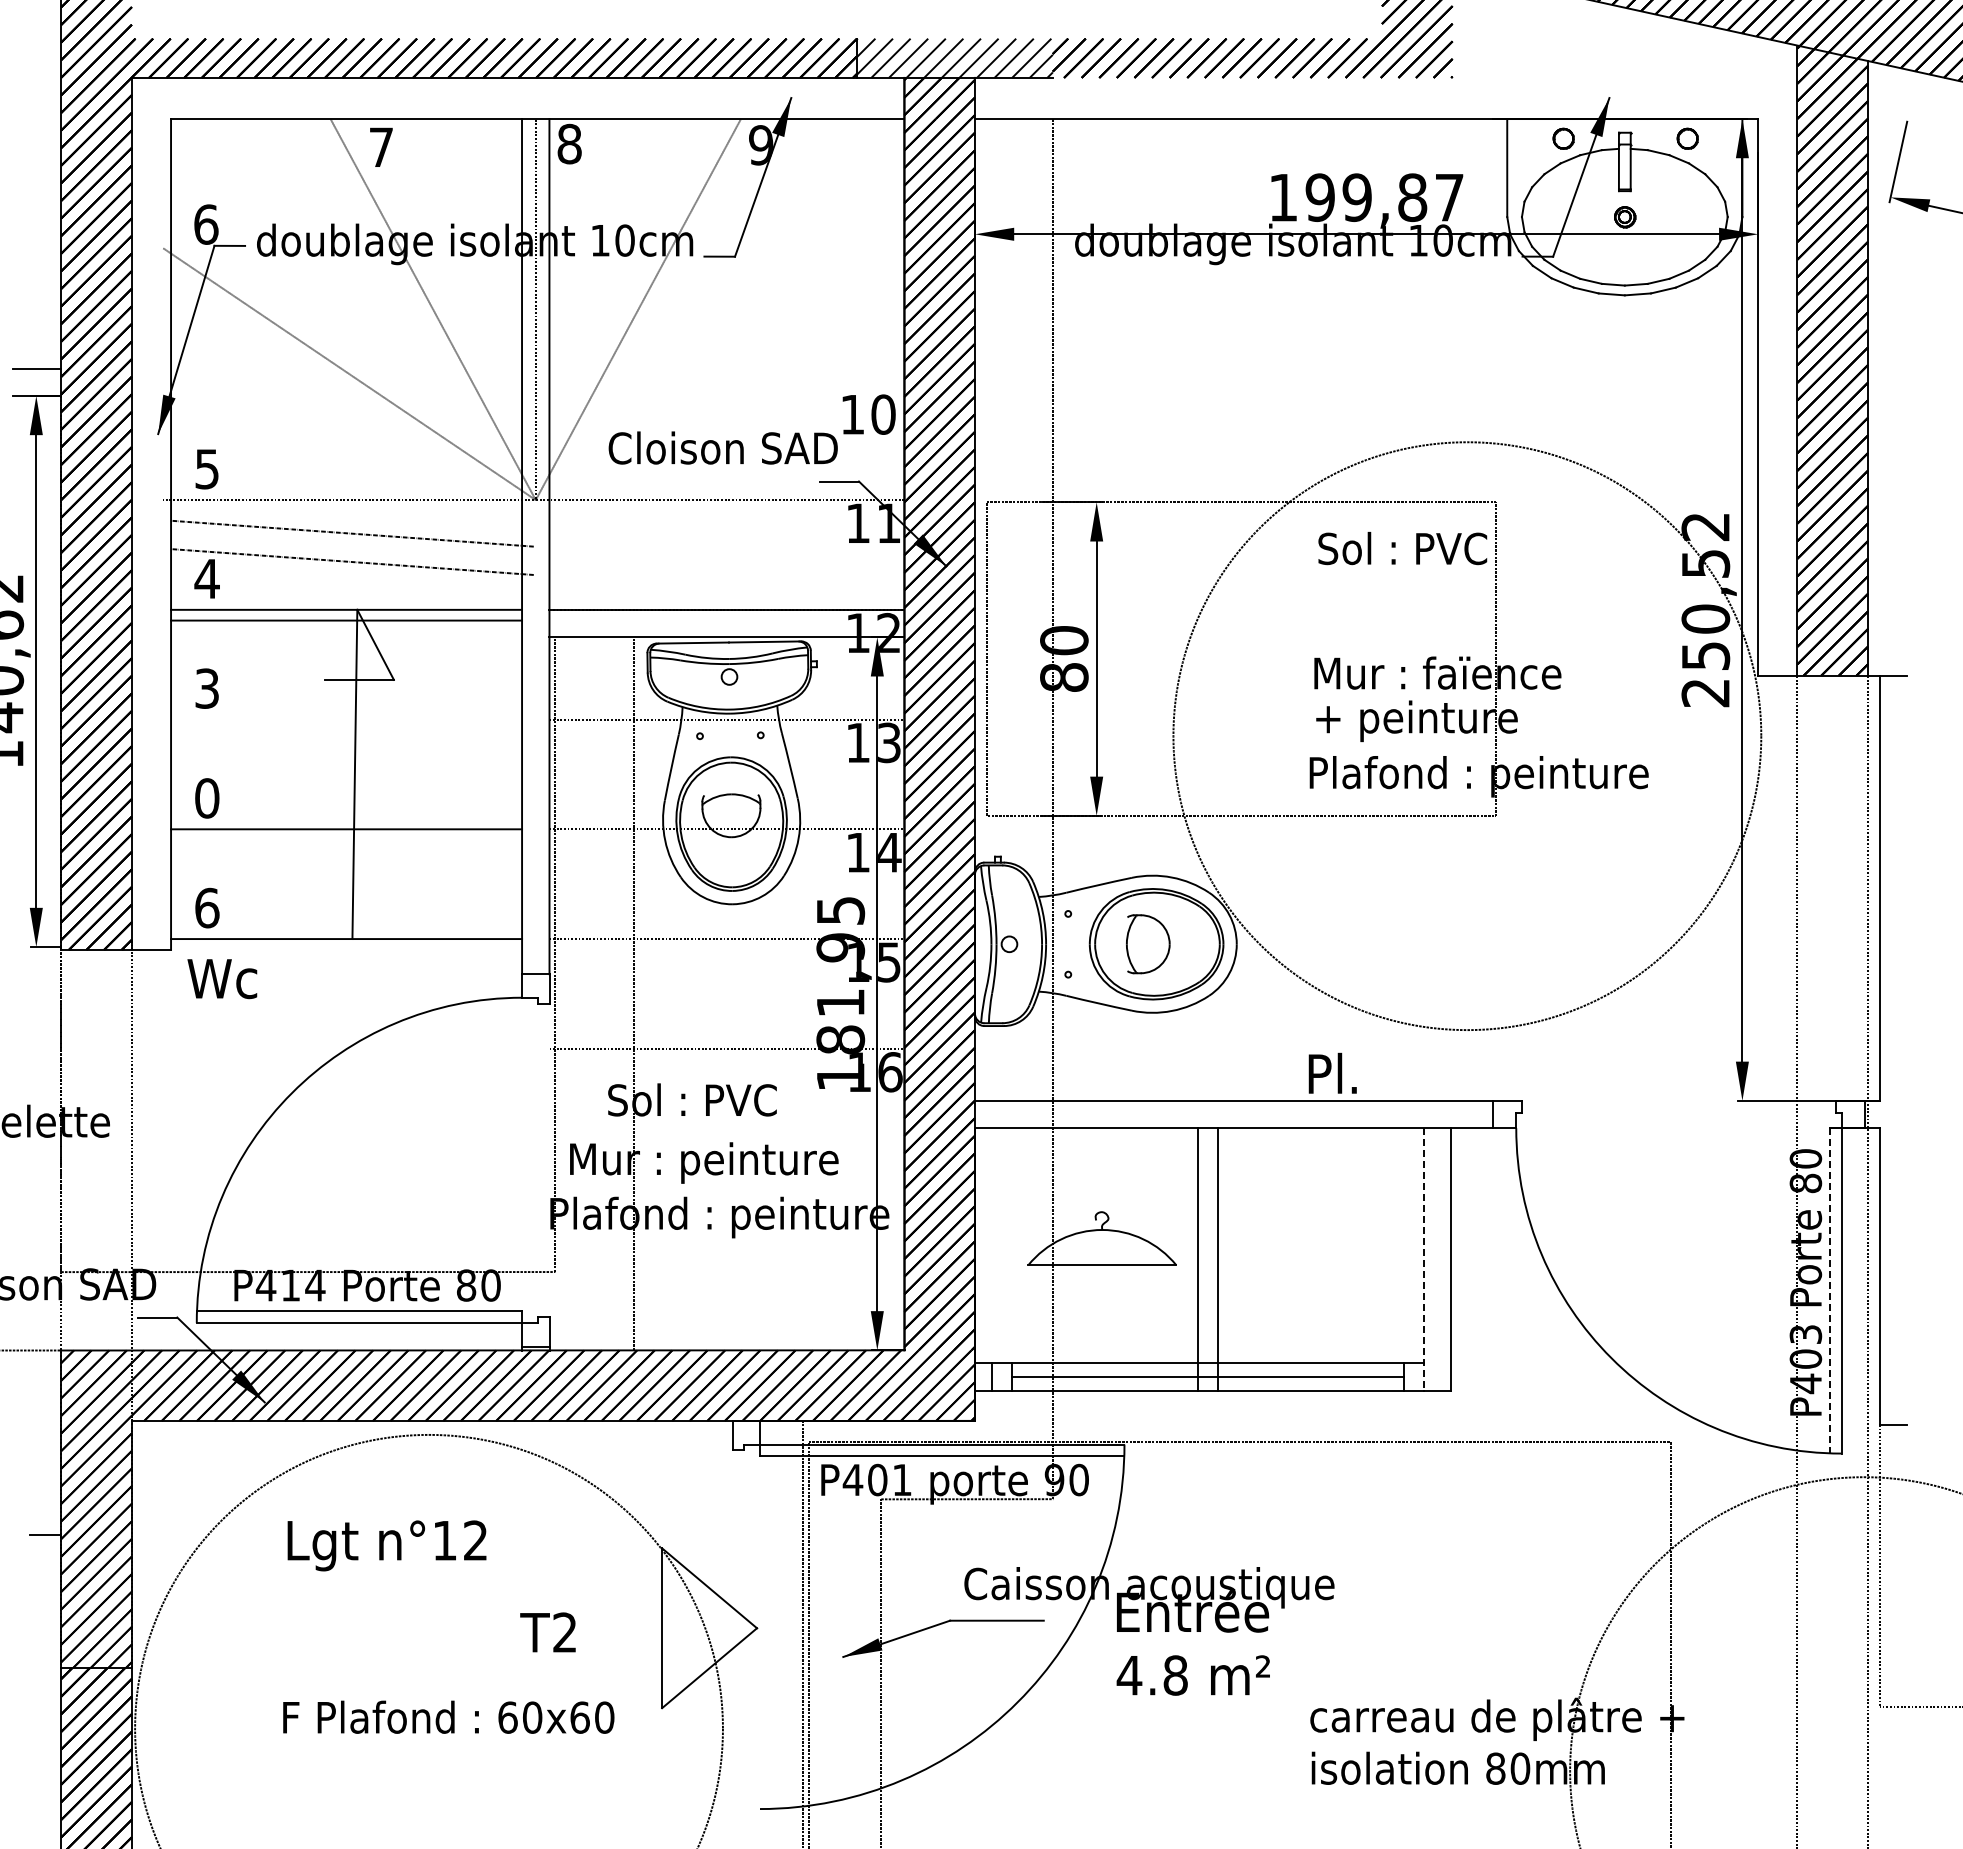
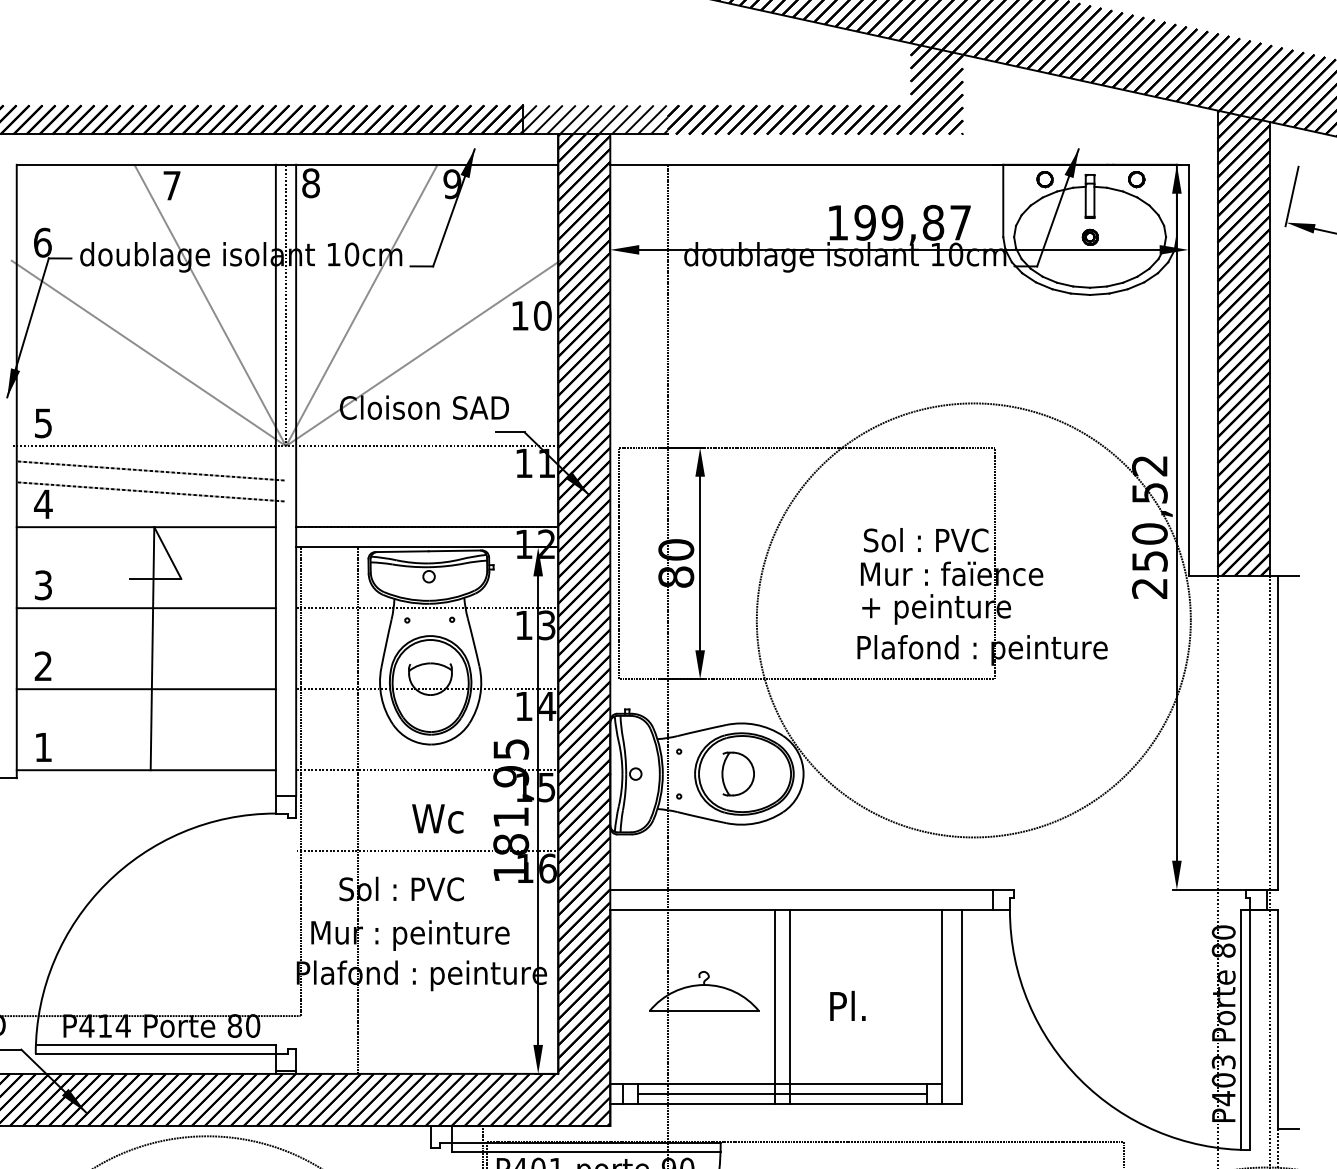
line: (721, 374) -> (423, 353), added
text: (868, 414) -> (531, 315), moved
text: (1402, 548) -> (925, 540), moved
line: (346, 620) -> (146, 608), moved
text: (207, 798) -> (43, 666), 0 -> 2
text: (207, 907) -> (43, 746), 6 -> 1
text: (222, 979) -> (437, 819), moved
text: (1332, 1072) -> (847, 1005), moved
line: (1423, 1260) -> (941, 1007), dashed -> solid
line: (1829, 1290) -> (1241, 1029), dashed -> solid

